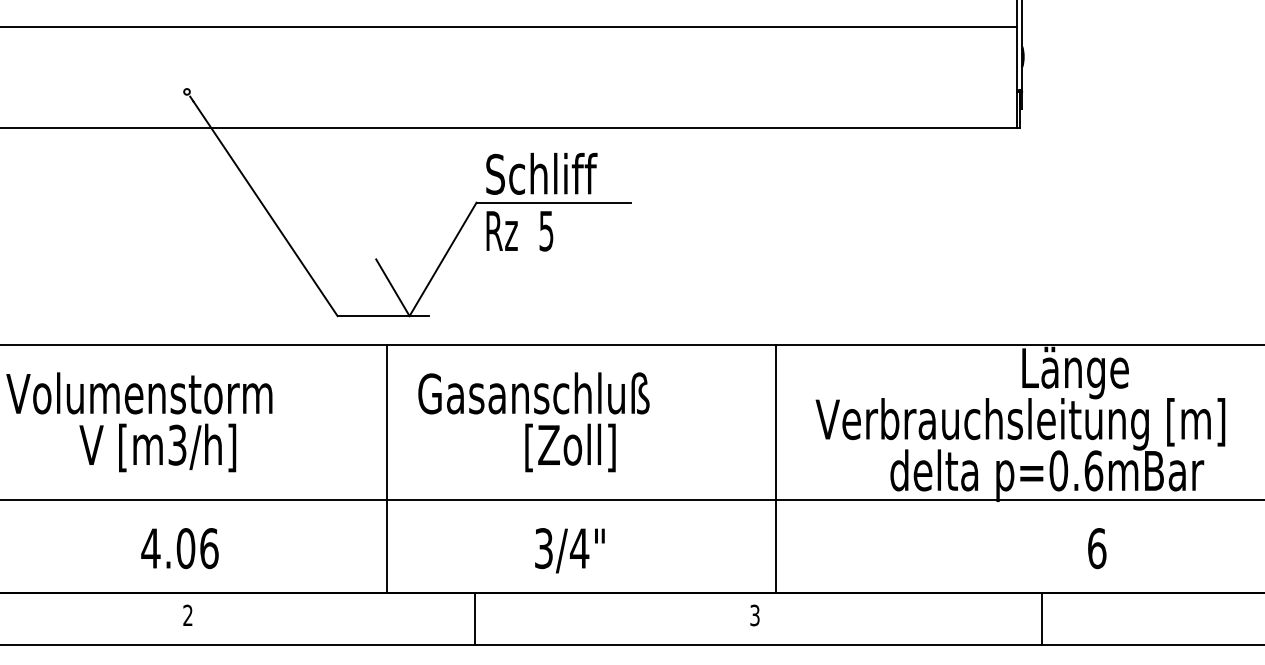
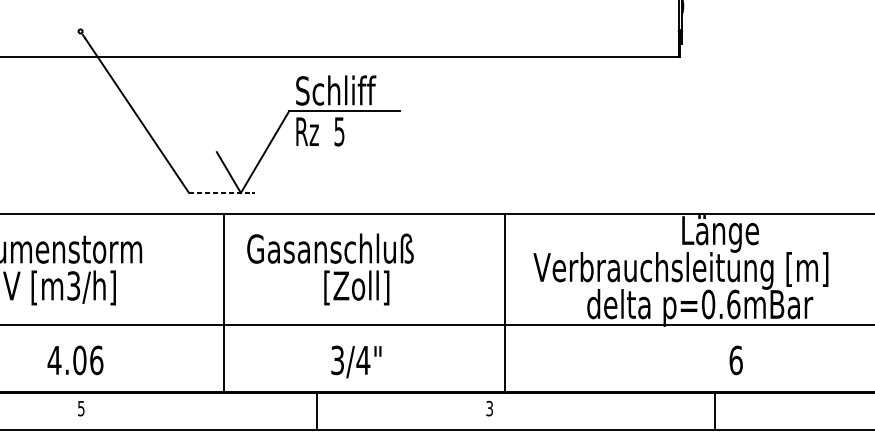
line: (383, 316) -> (222, 193), solid -> dashed
text: (187, 615) -> (80, 408), 2 -> 5
line: (474, 619) -> (317, 411), moved
line: (1041, 619) -> (714, 411), moved

